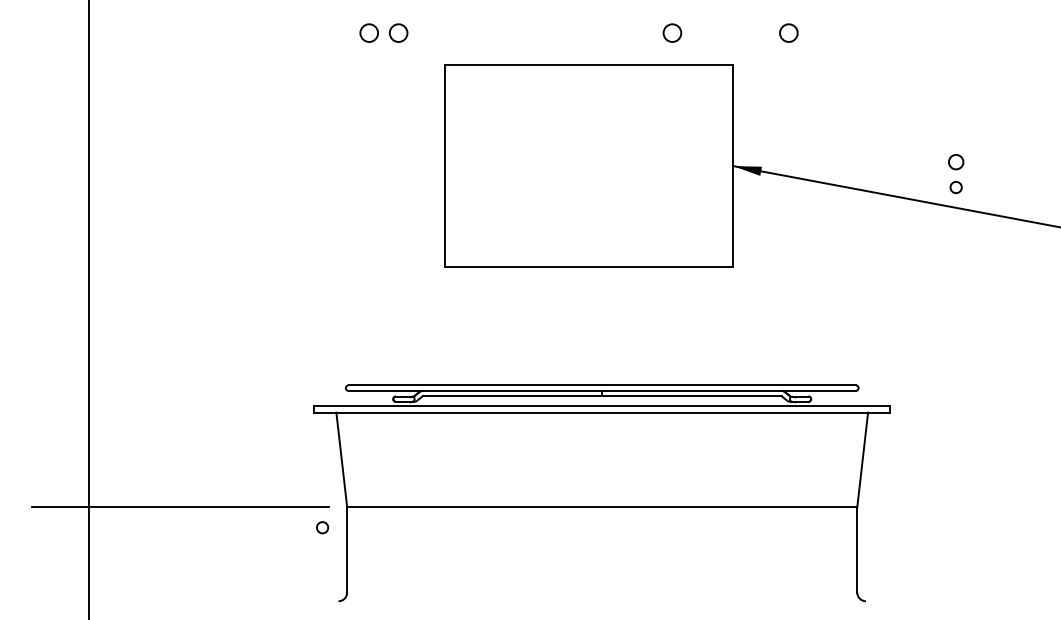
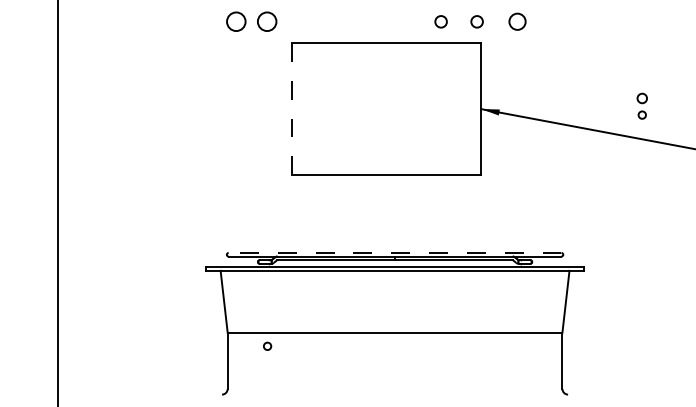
part: (383, 32) -> (251, 21), size x1.6
circle: (726, 32) -> (476, 21), added
circle: (788, 32) -> (517, 21), size x1.4
line: (444, 165) -> (291, 108), solid -> dashed
part: (954, 172) -> (641, 105), moved
line: (601, 384) -> (394, 252), solid -> dashed
line: (179, 506) -> (117, 332), removed
circle: (322, 526) -> (267, 345), moved

